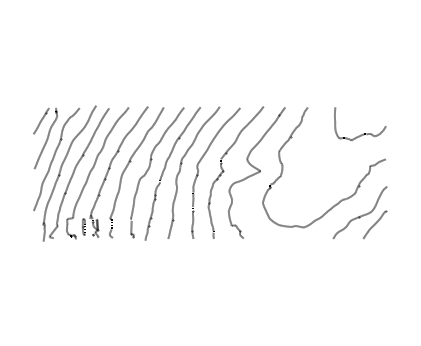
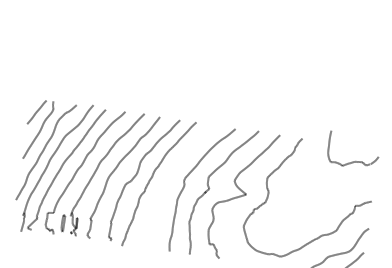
curve: (363, 133) -> (355, 160), moved
curve: (181, 167) -> (168, 179), removed

